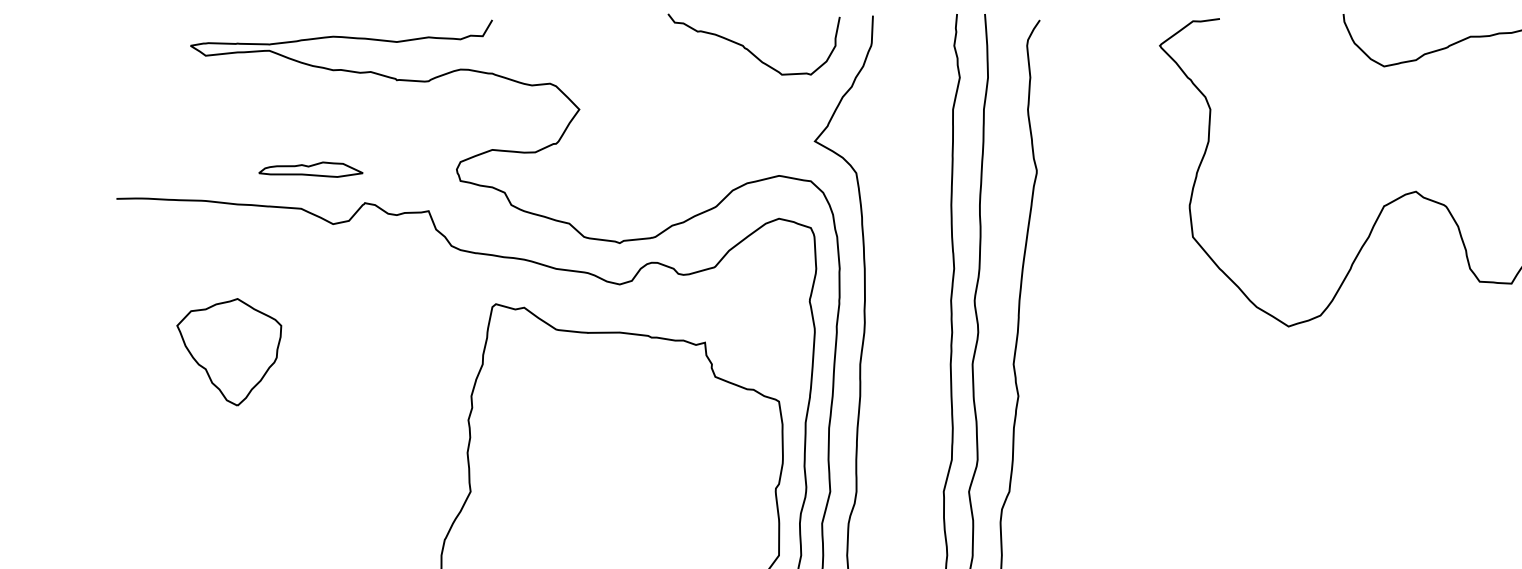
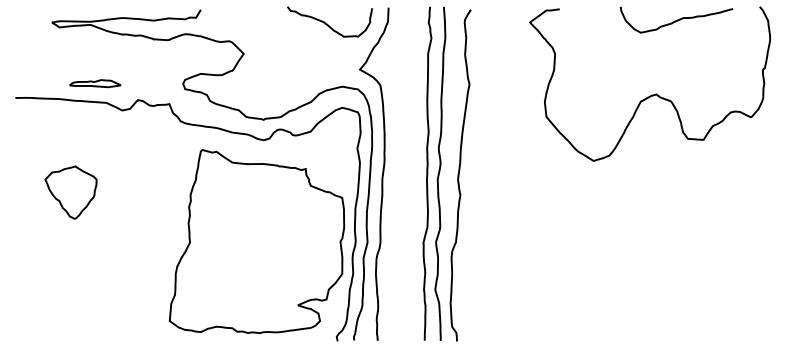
part: (311, 169) -> (95, 83), moved
part: (228, 351) -> (70, 192), moved

